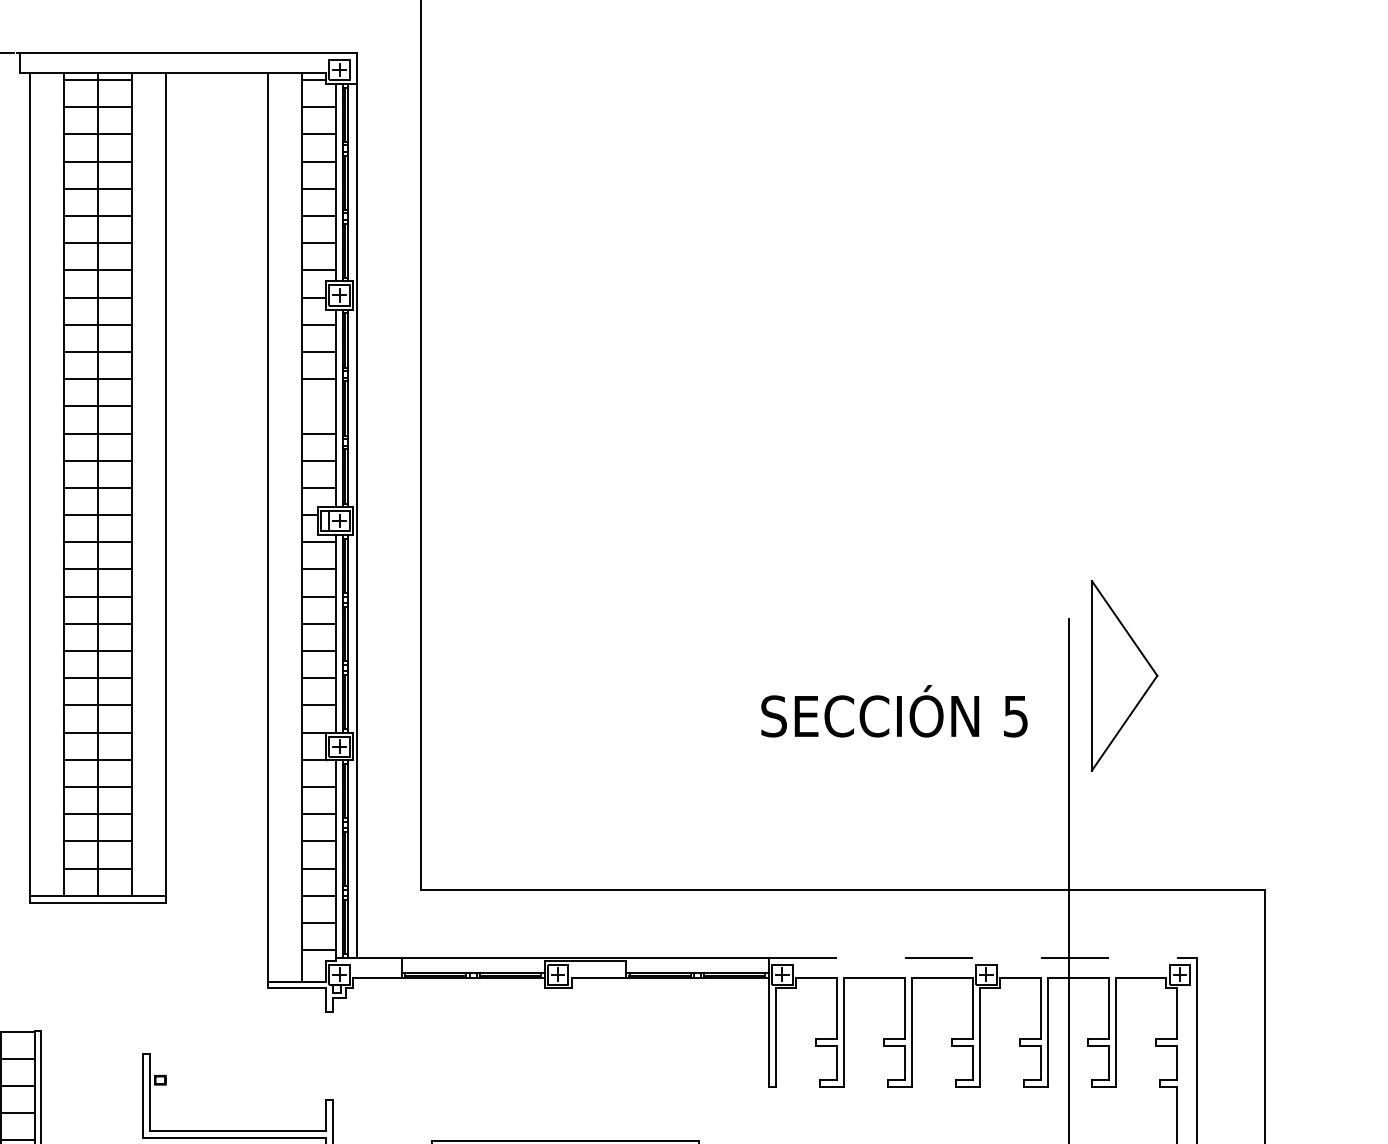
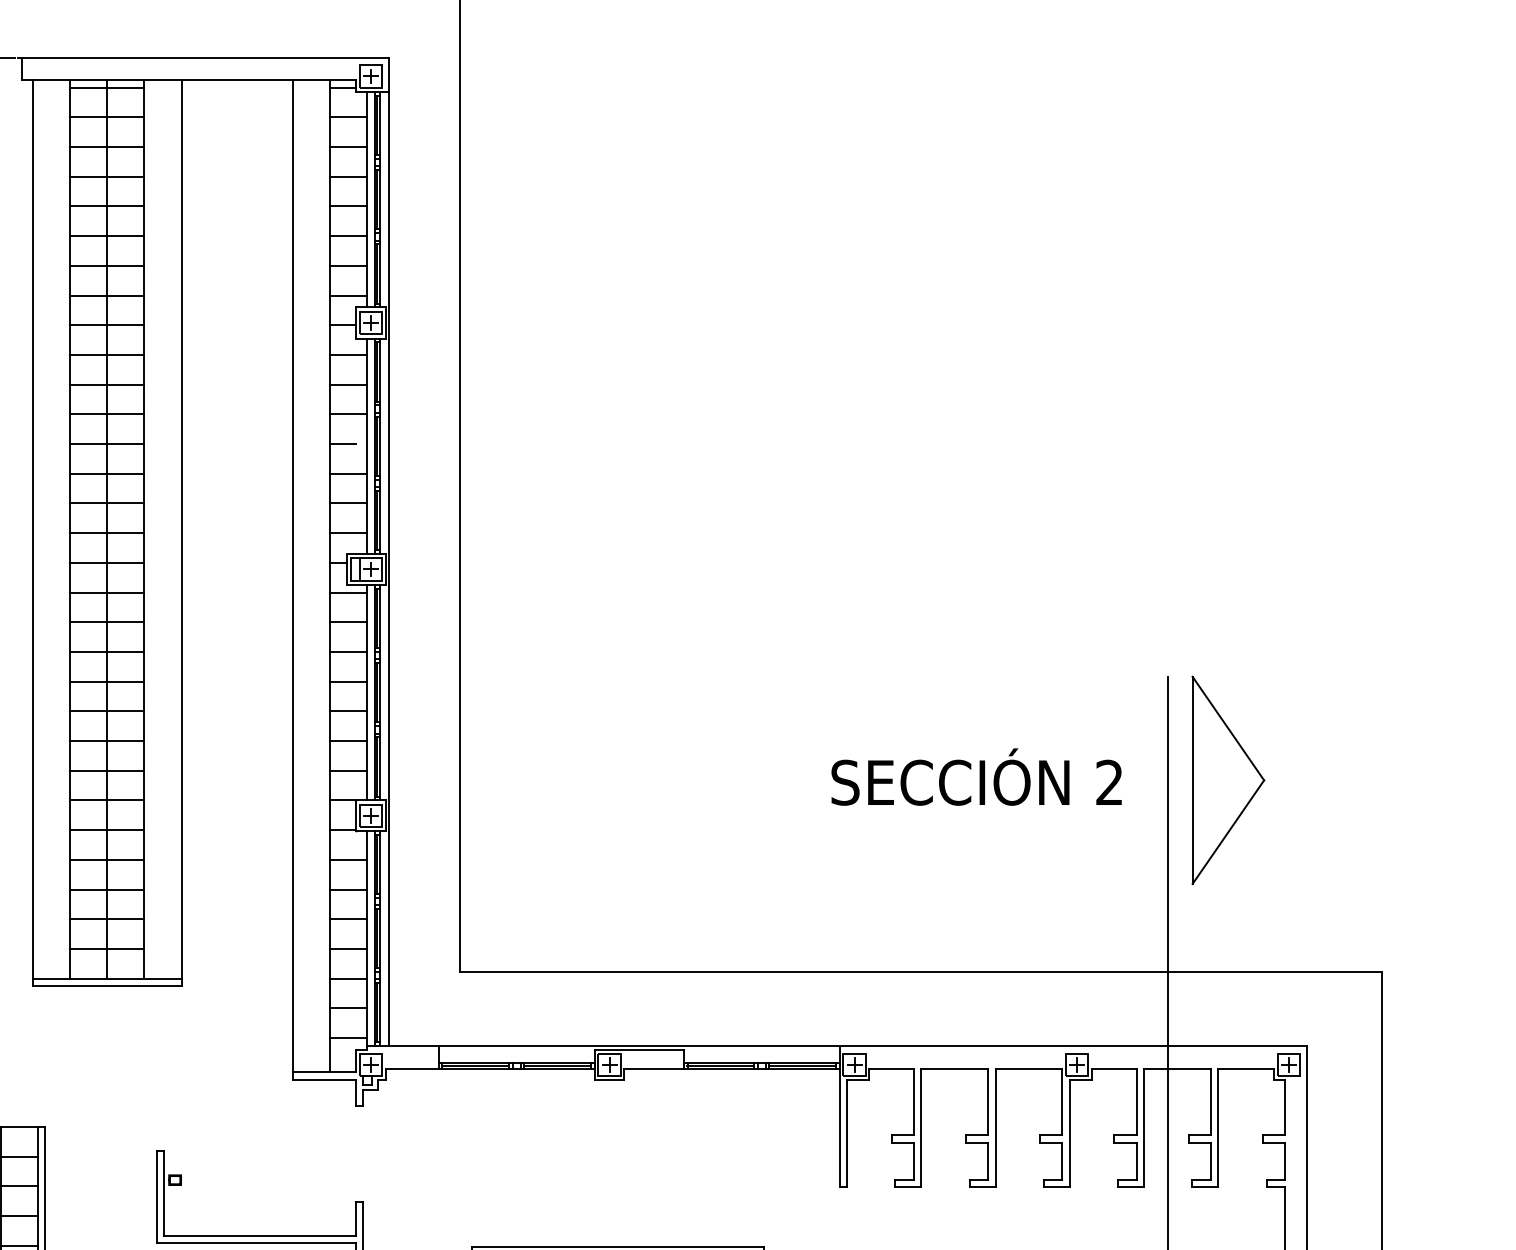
line: (314, 406) -> (343, 444), added
part: (1124, 675) -> (1228, 780), moved
text: (1015, 716) -> (1109, 782), 5 -> 2
line: (982, 957) -> (1073, 1046), dashed -> solid

